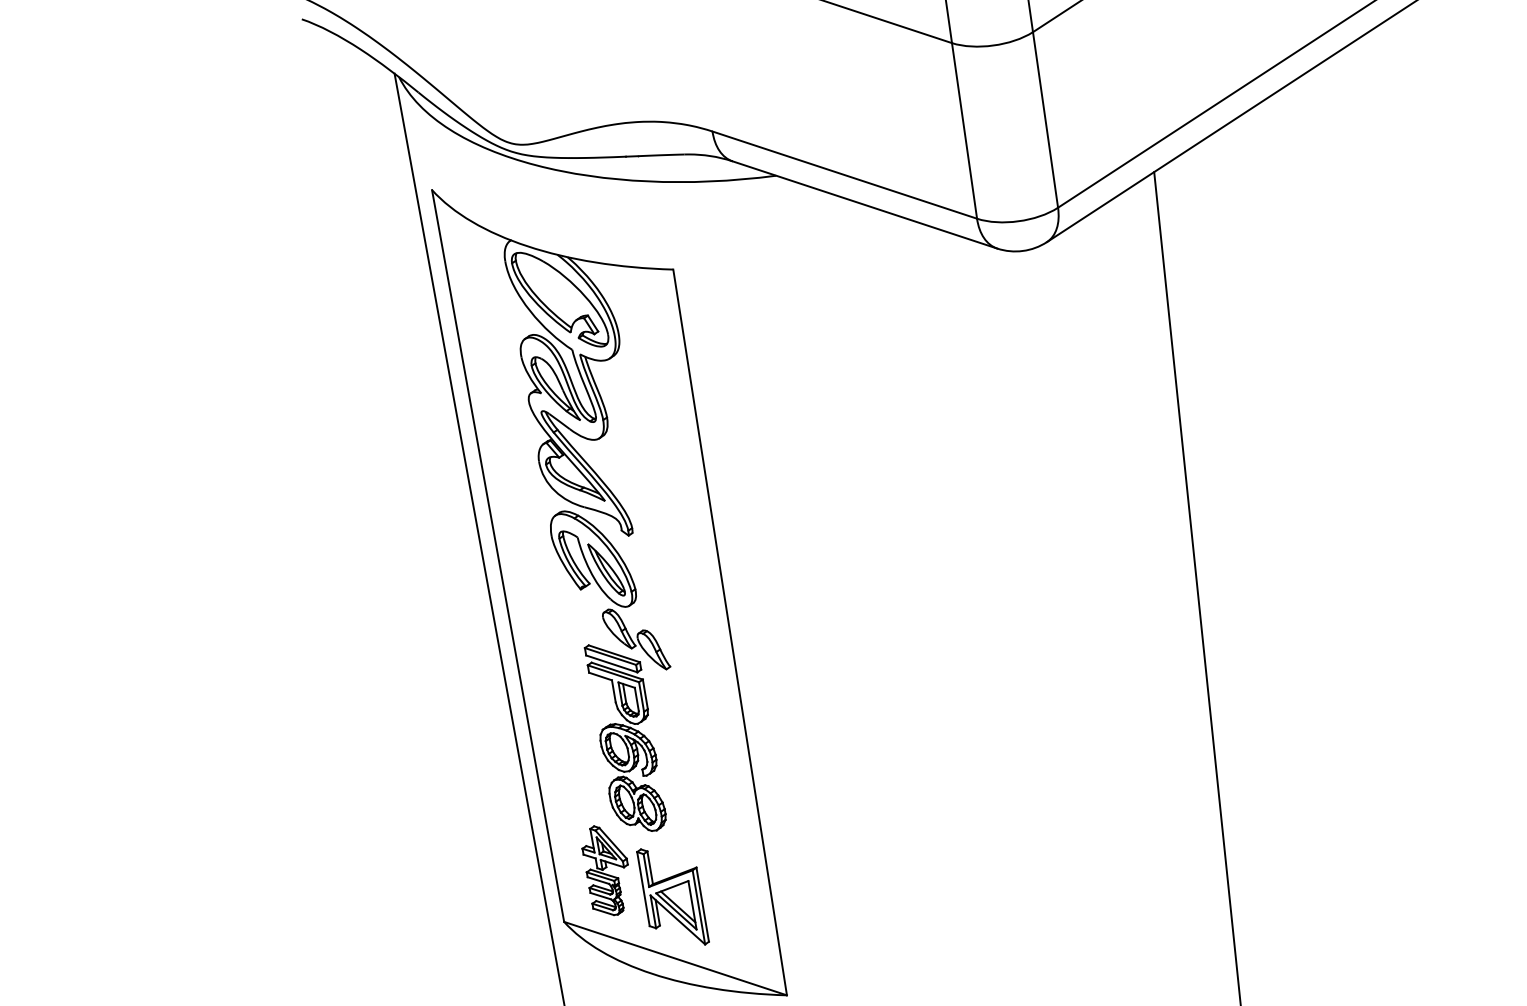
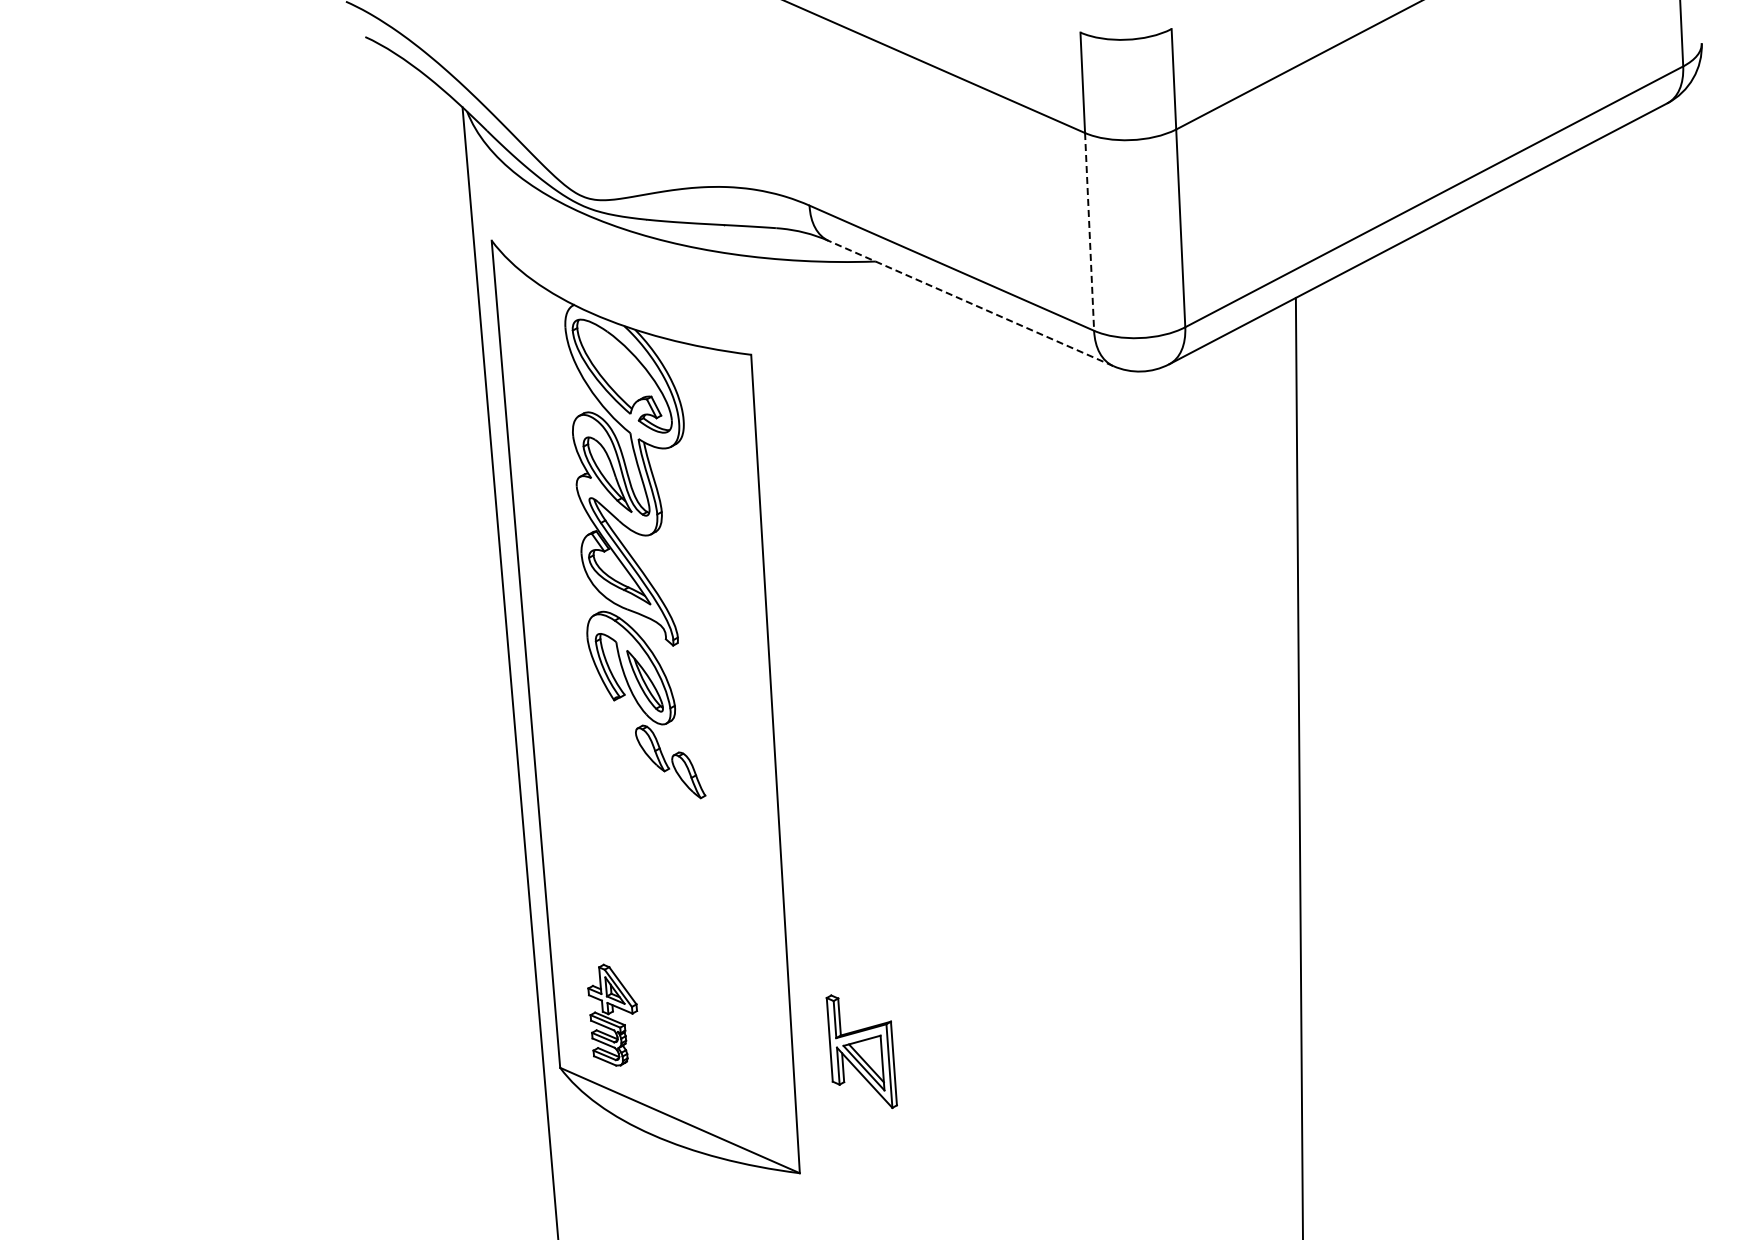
line: (964, 130) -> (1089, 231), solid -> dashed
line: (864, 204) -> (970, 303), solid -> dashed
part: (625, 737) -> (648, 869), removed
part: (672, 896) -> (861, 1051), moved

